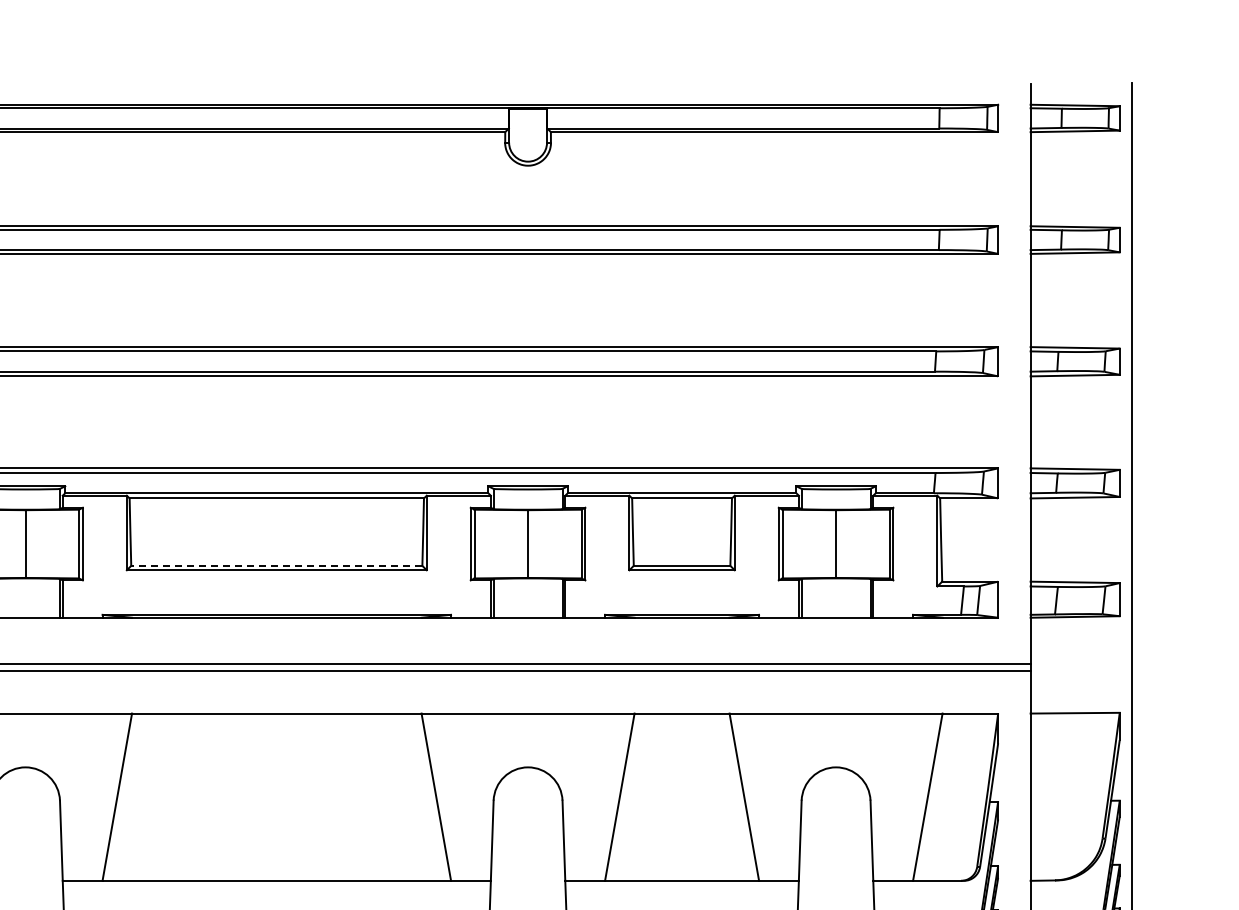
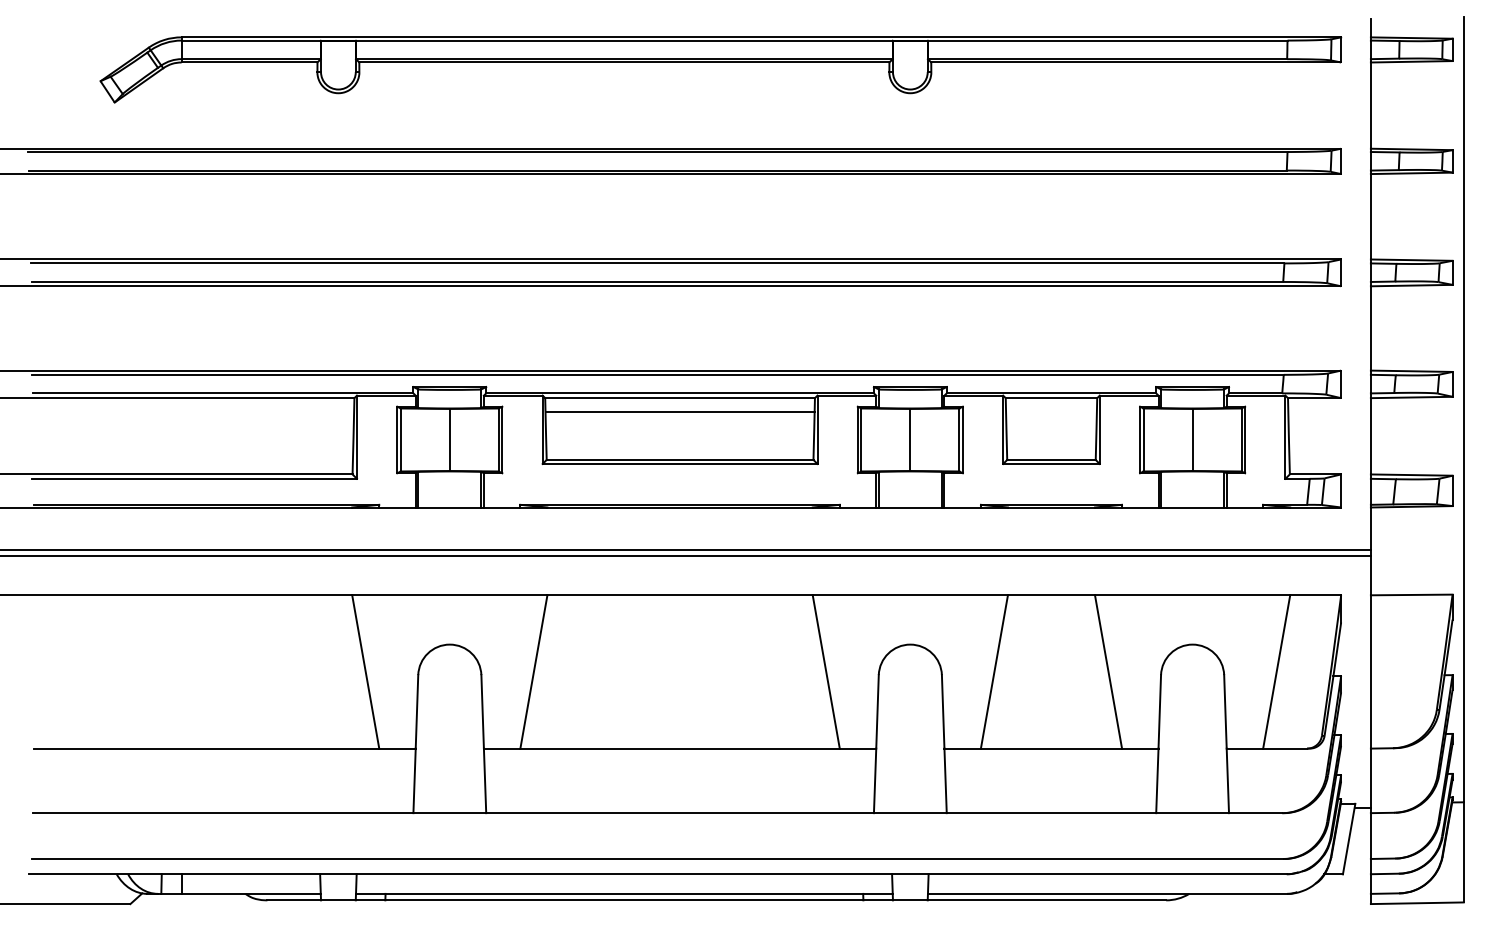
line: (276, 512) -> (679, 411), added
line: (276, 565) -> (679, 459), dashed -> solid

